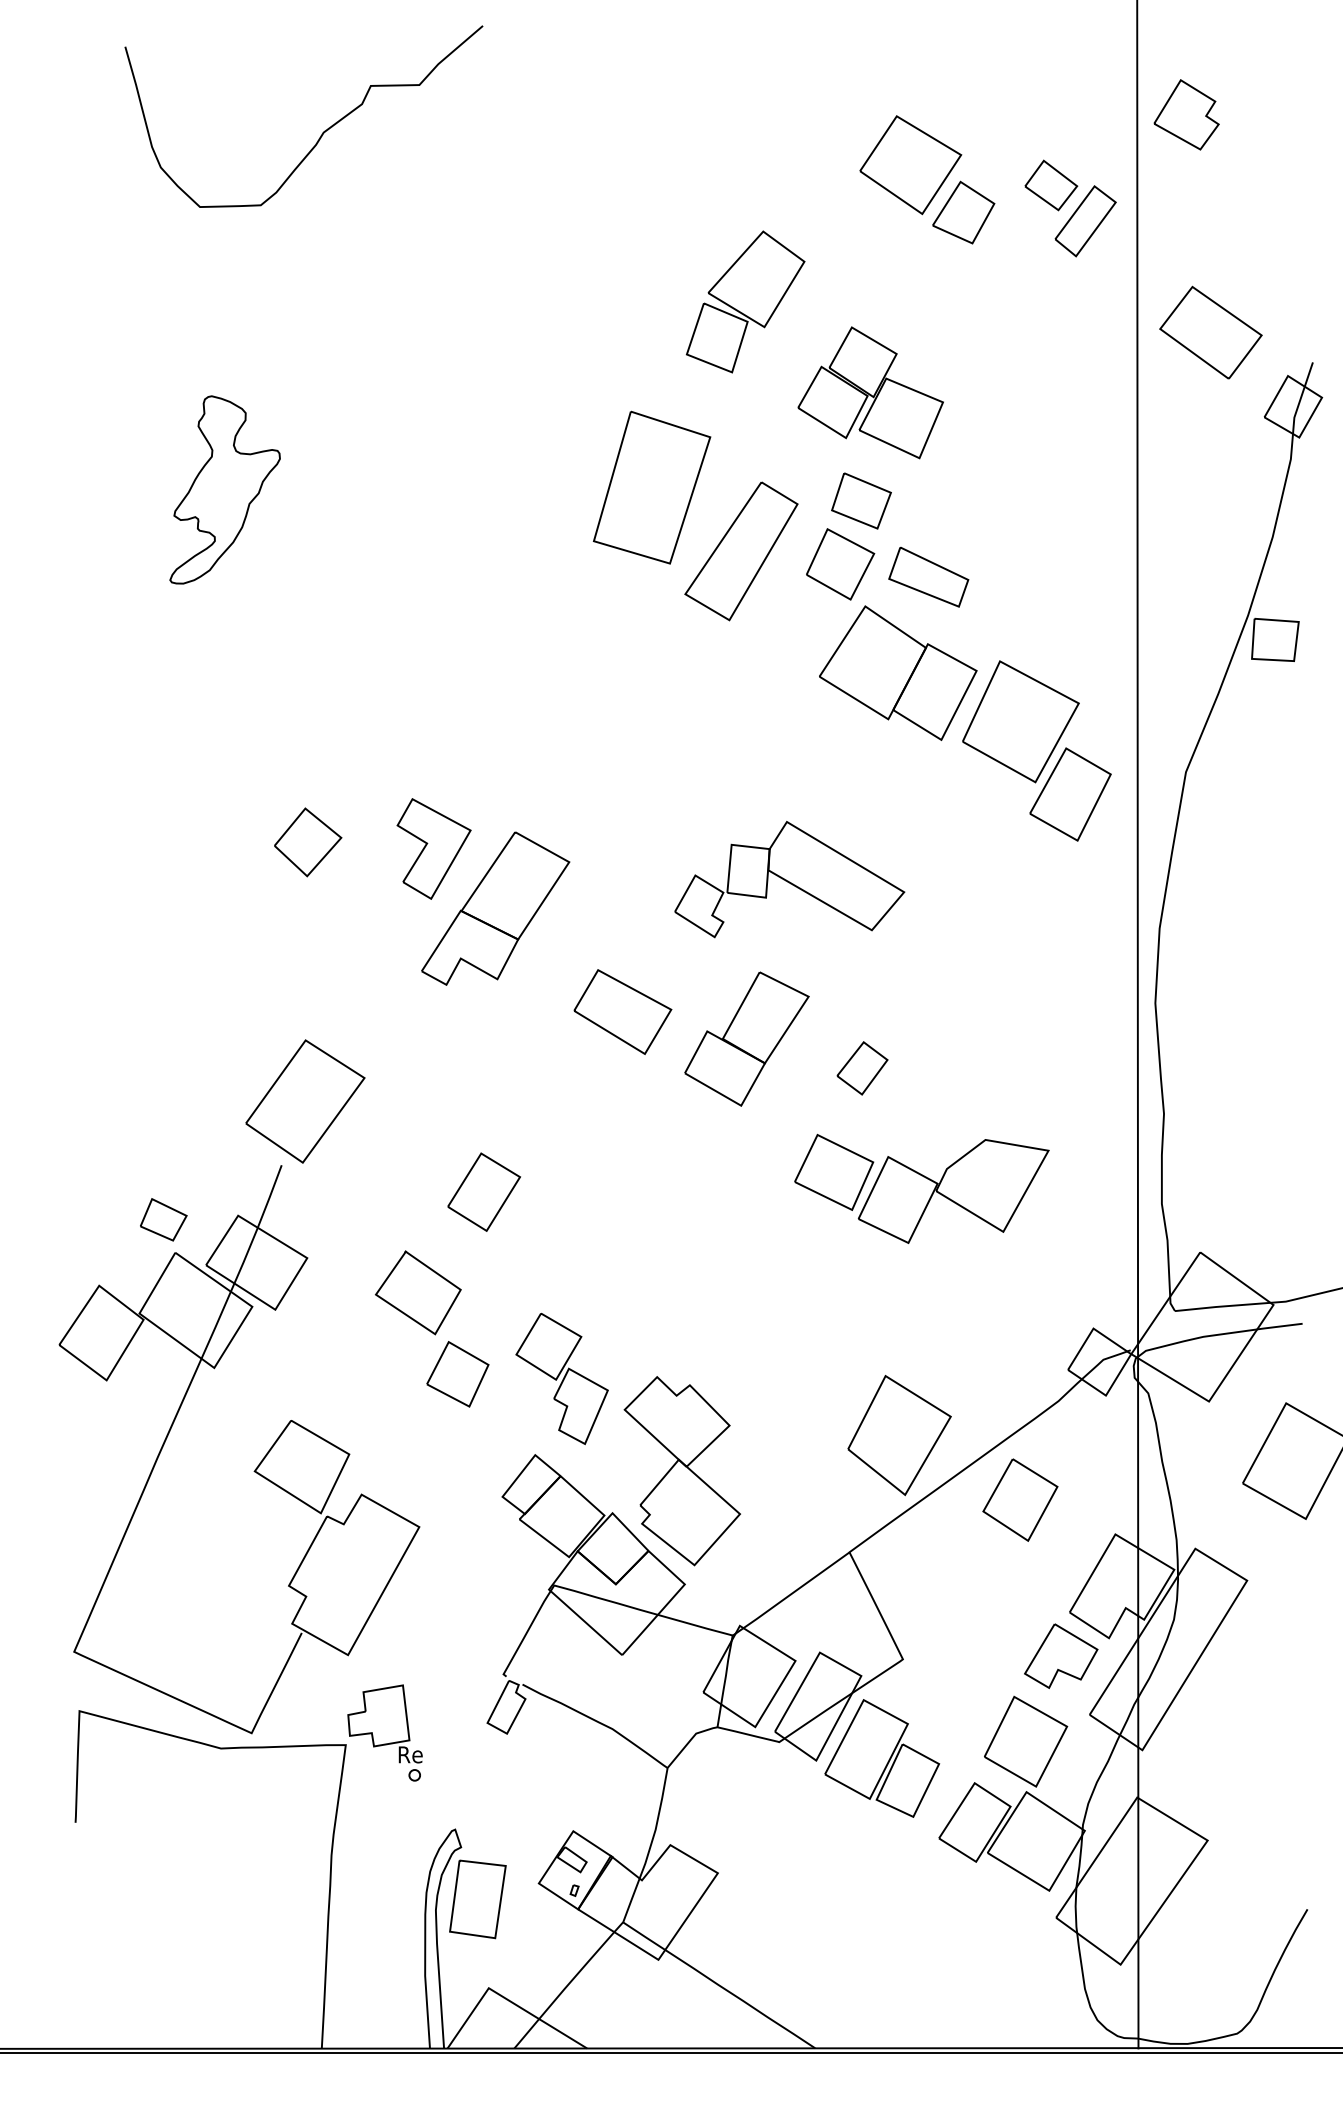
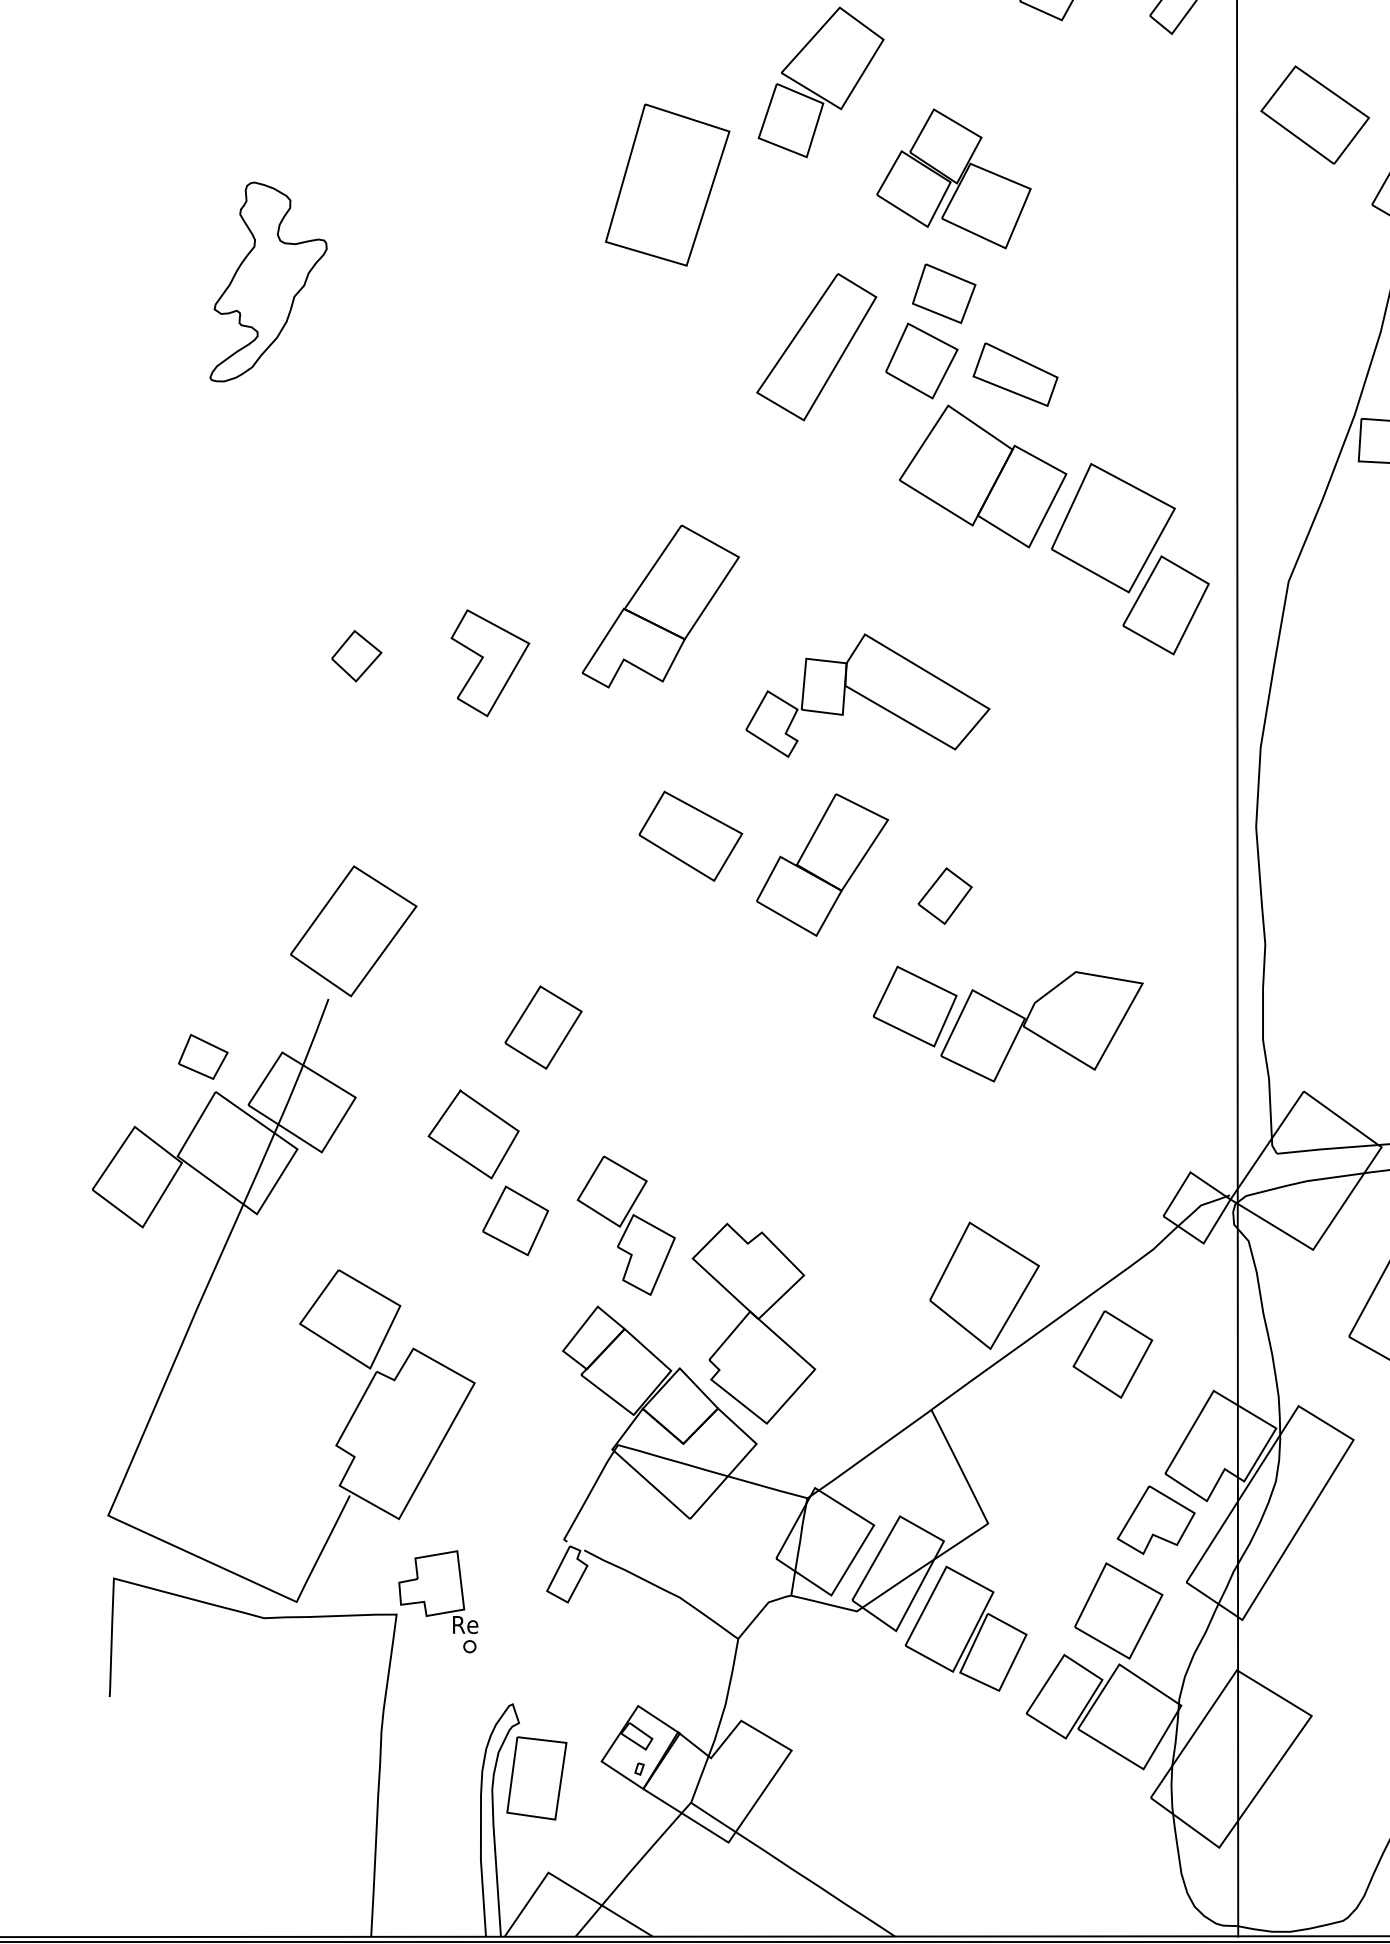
part: (652, 487) -> (668, 184), moved
part: (308, 842) -> (357, 656), size x0.7
part: (495, 908) -> (660, 606), moved

